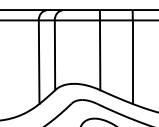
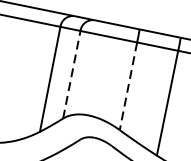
line: (55, 55) -> (72, 75), solid -> dashed
line: (100, 55) -> (128, 86), solid -> dashed

